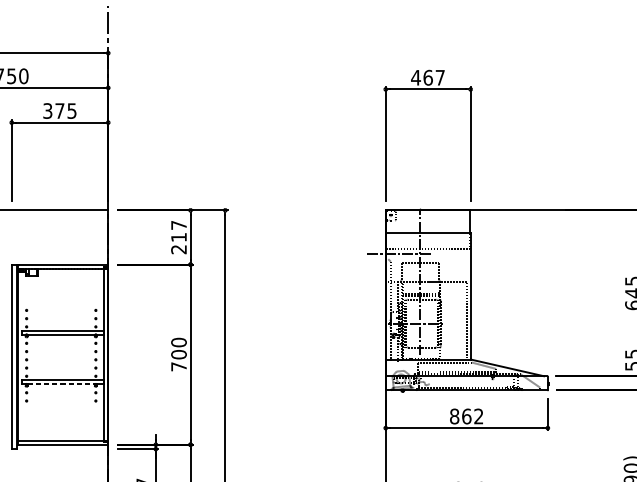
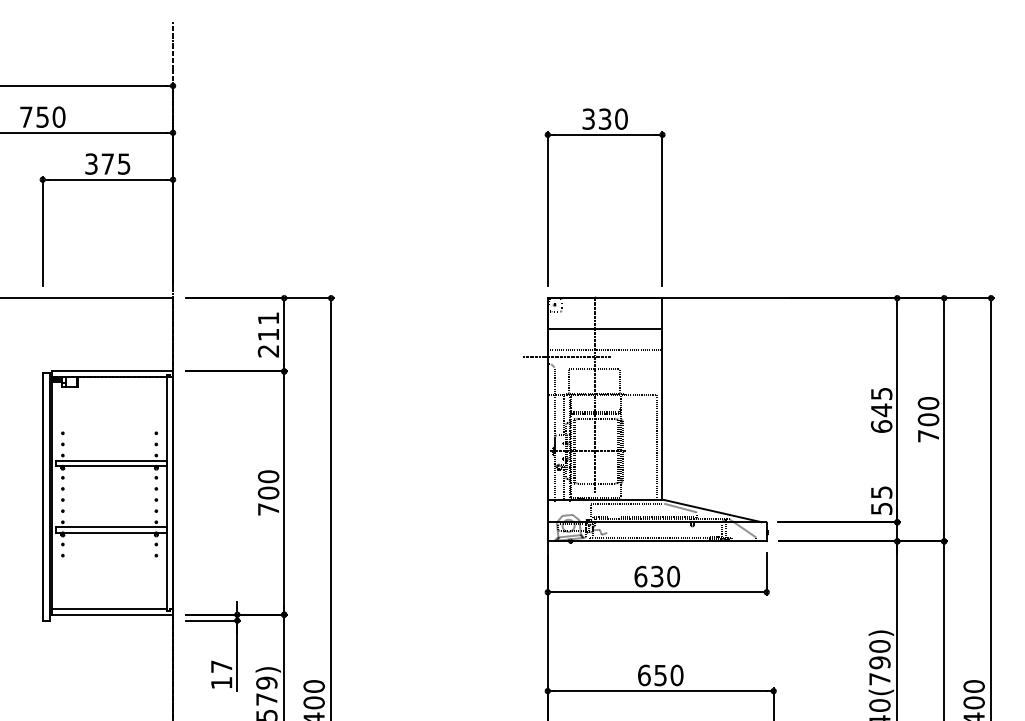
text: (427, 77) -> (604, 118), 467 -> 330
text: (178, 225) -> (268, 318), 217 -> 211
line: (61, 383) -> (110, 532), dashed -> solid
text: (466, 416) -> (657, 576), 862 -> 630

